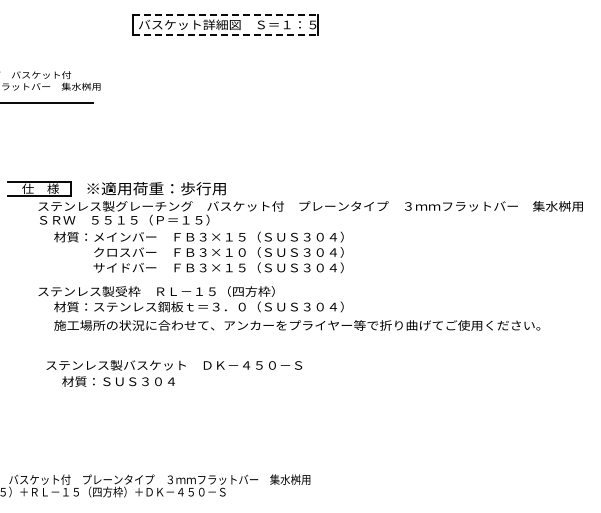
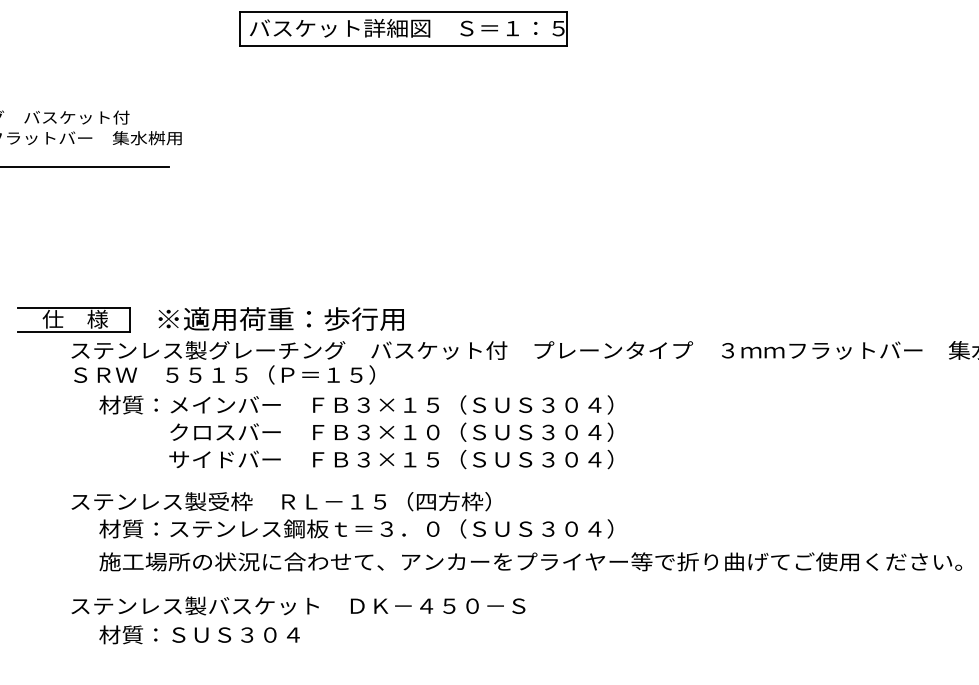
line: (225, 15) -> (403, 11), dashed -> solid
line: (225, 34) -> (403, 45), dashed -> solid
text: (174, 373) -> (298, 620), moved

